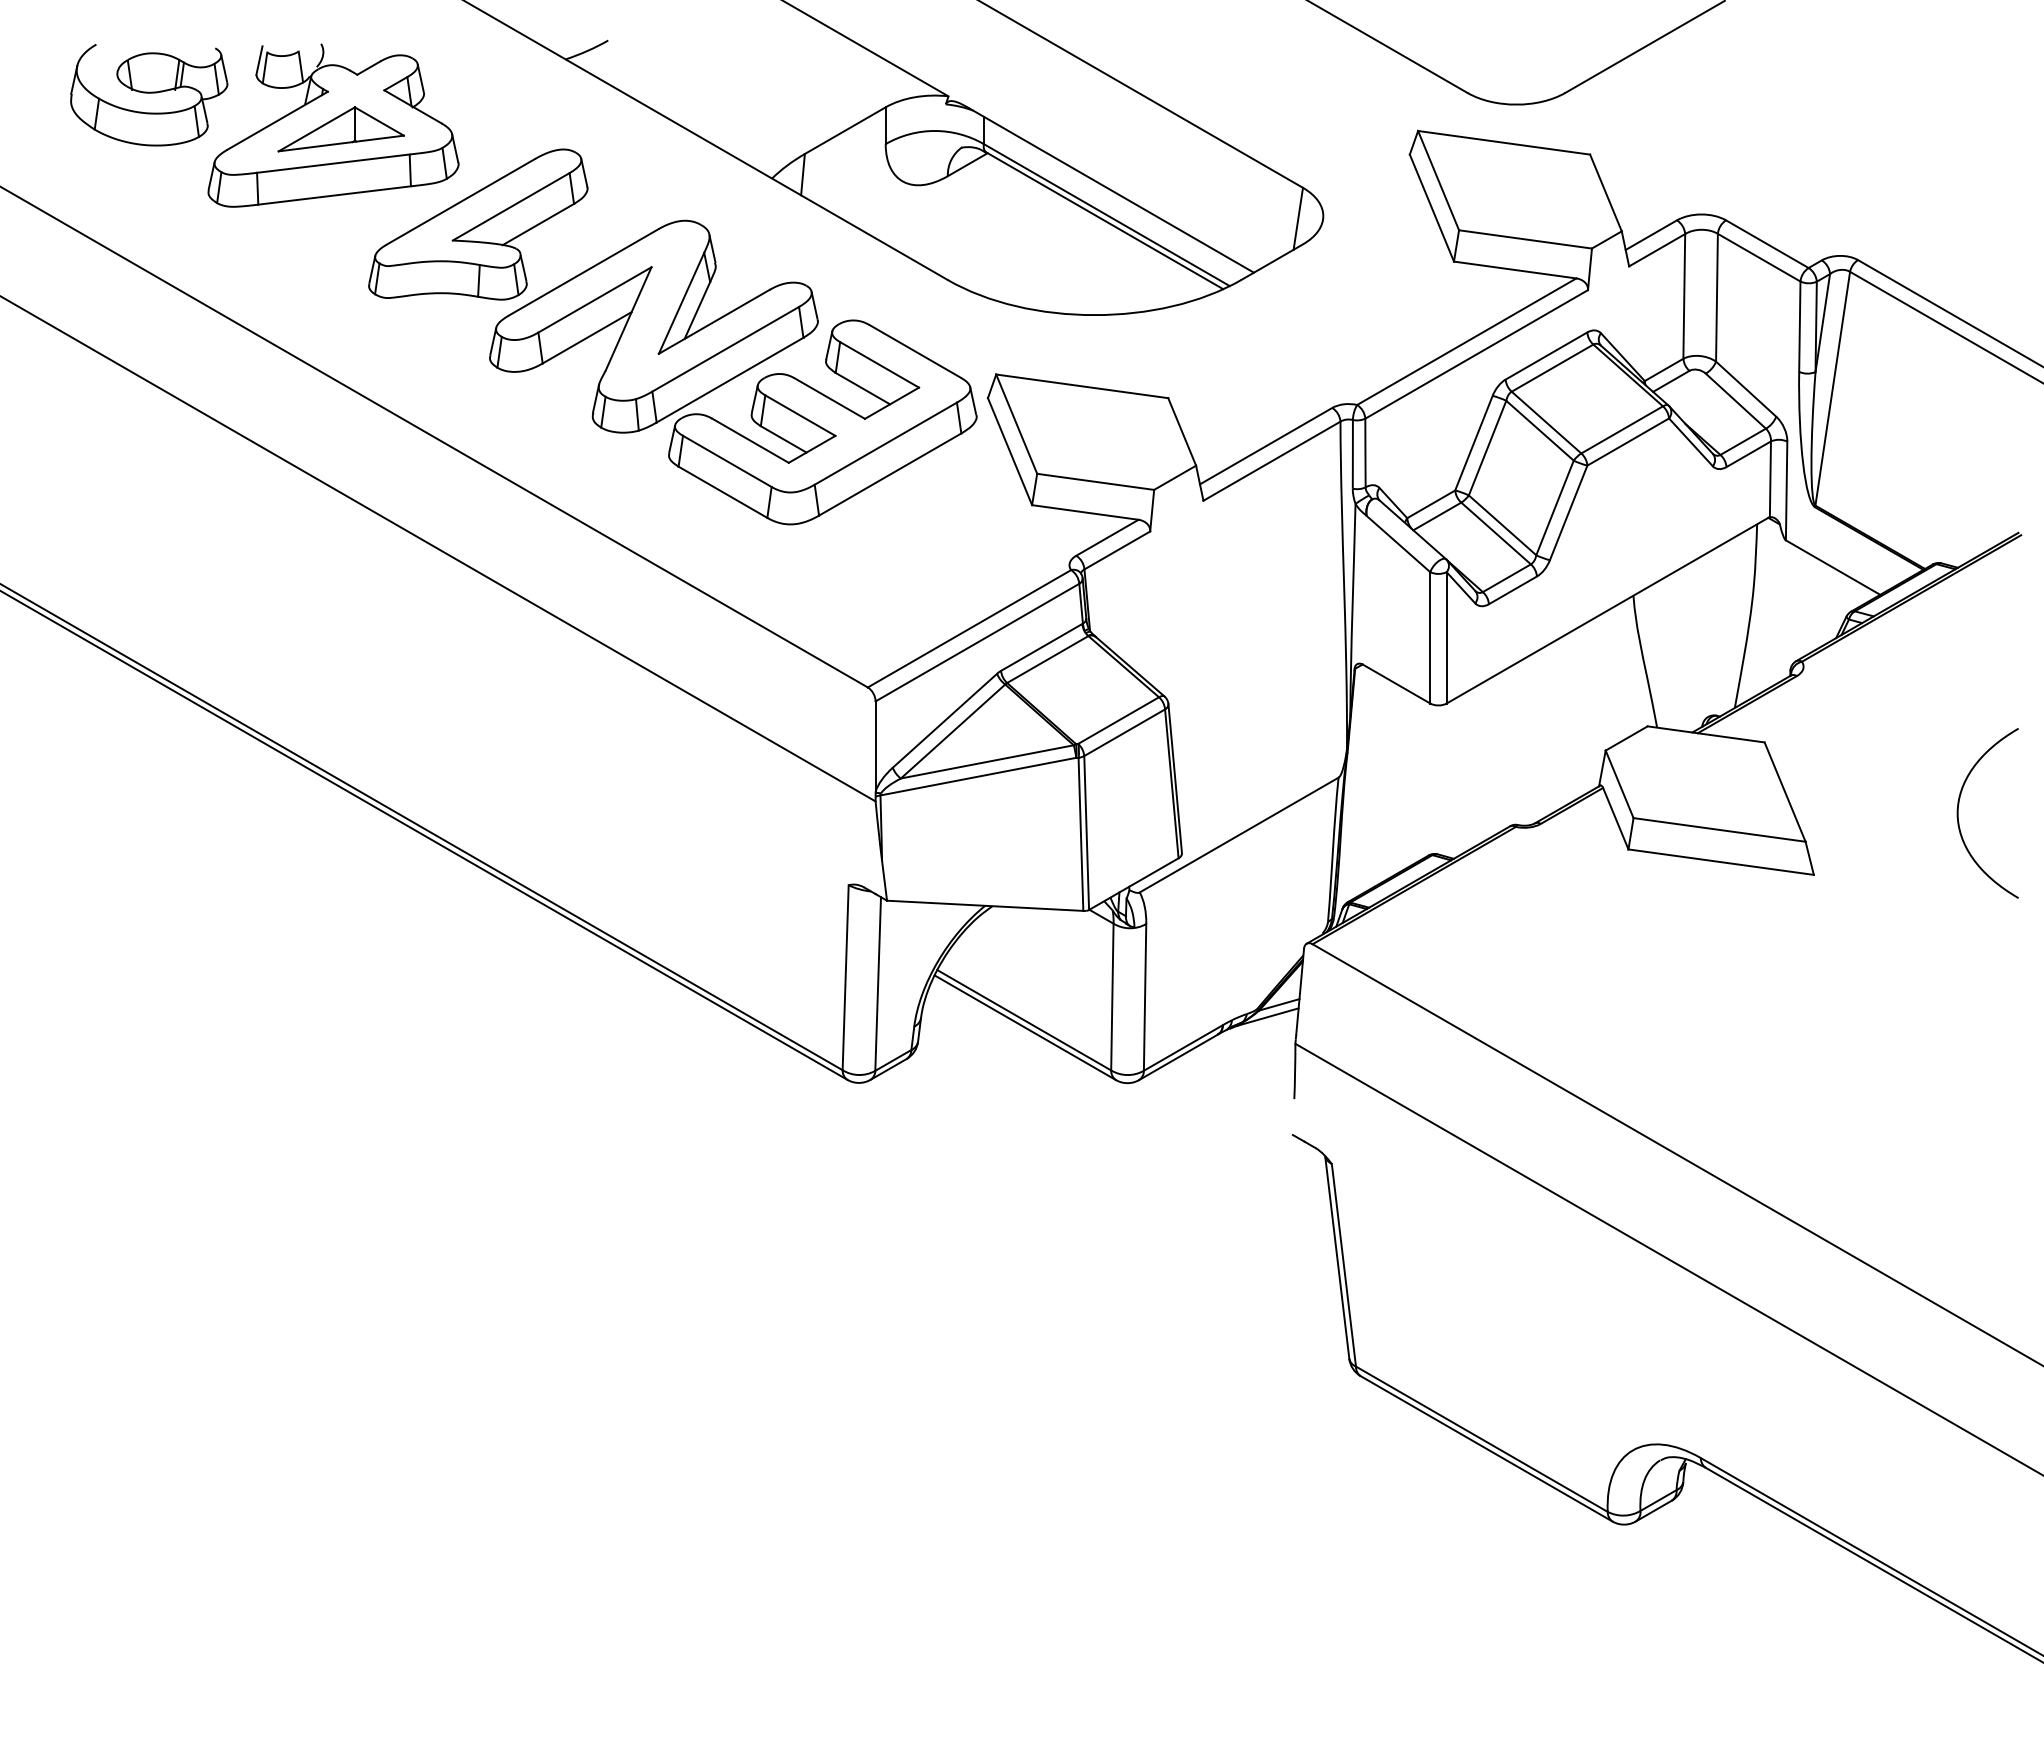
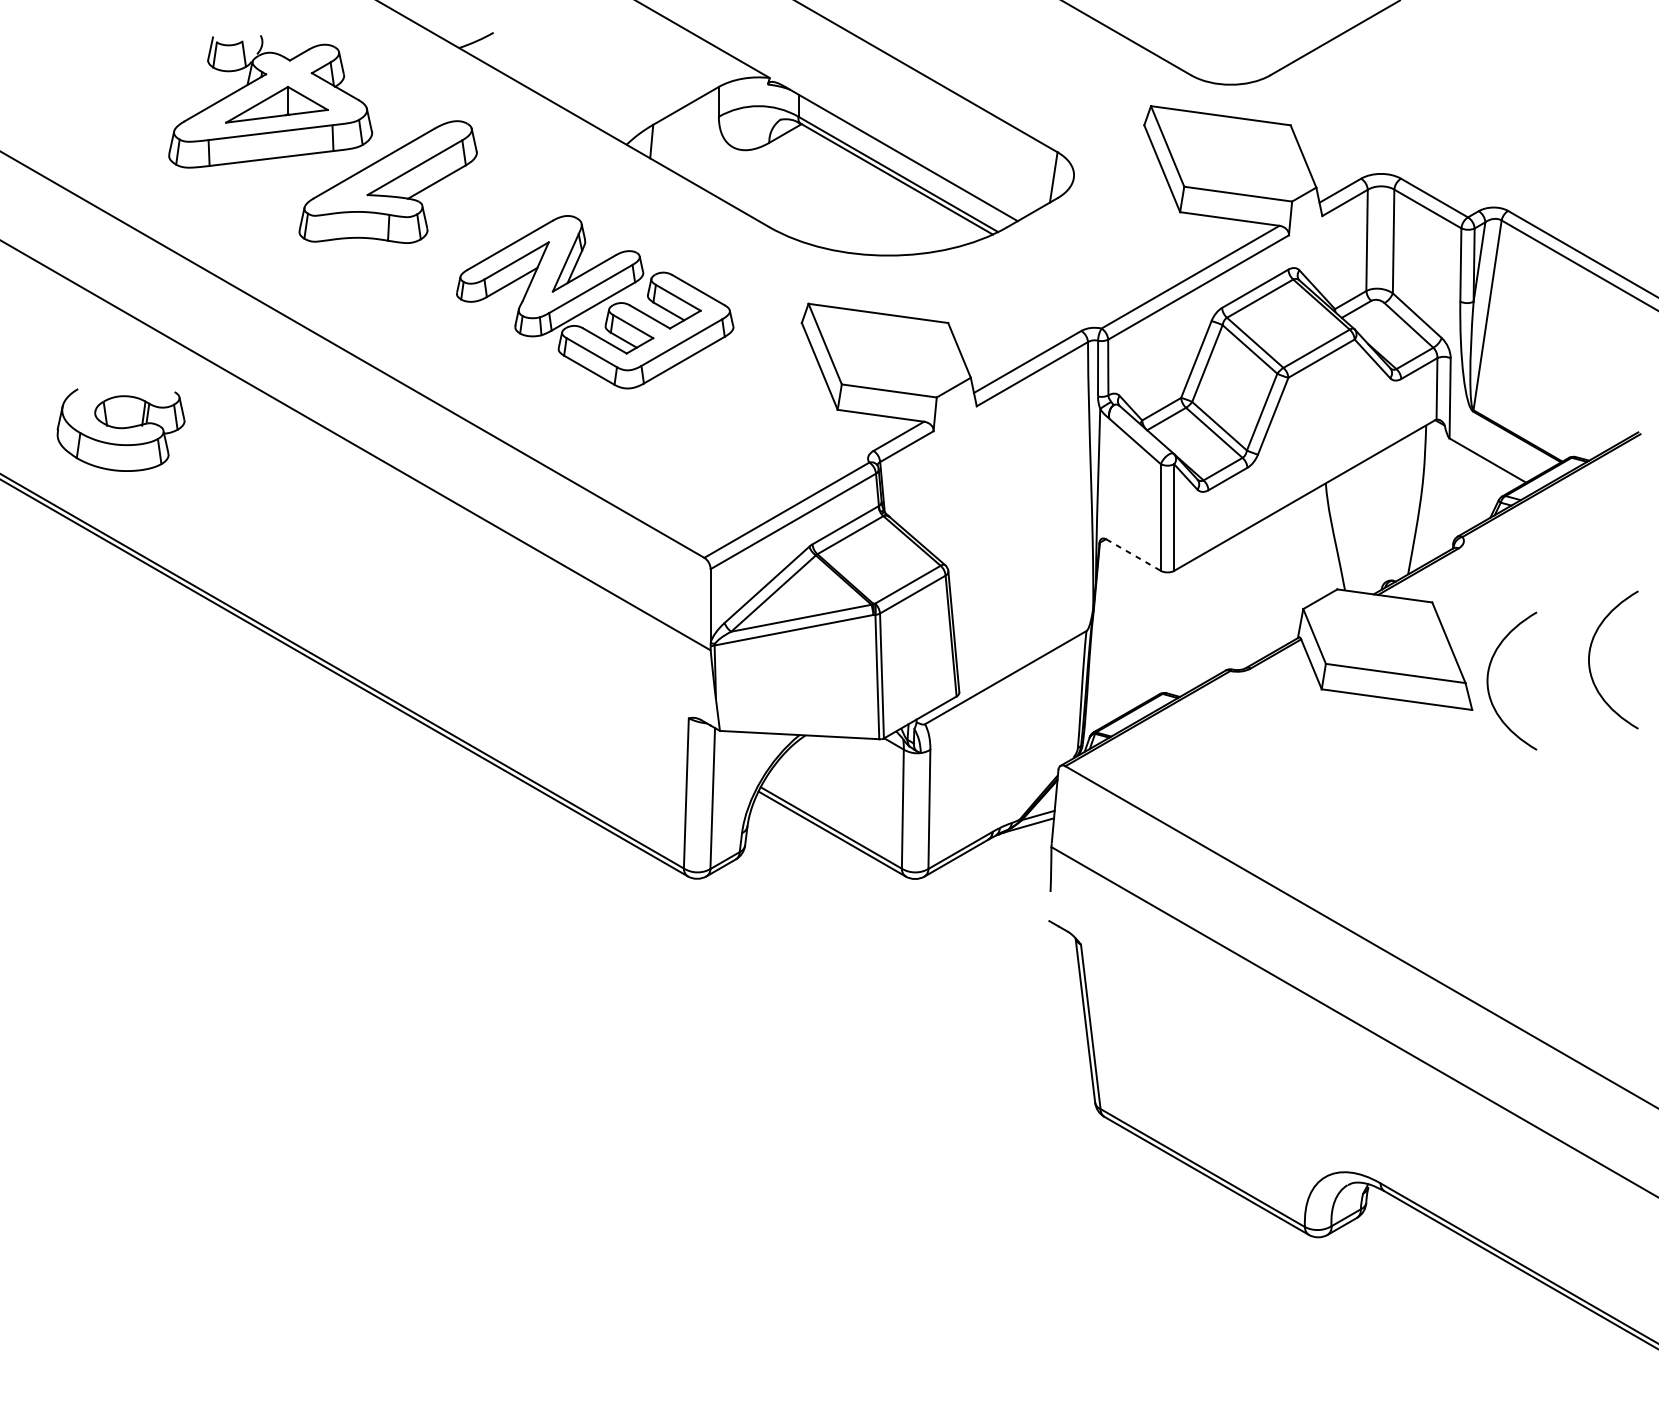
part: (149, 95) -> (121, 430), moved
part: (733, 372) -> (595, 302), size x0.7
line: (1396, 684) -> (1133, 555), solid -> dashed
curve: (1833, 839) -> (1488, 681), added

